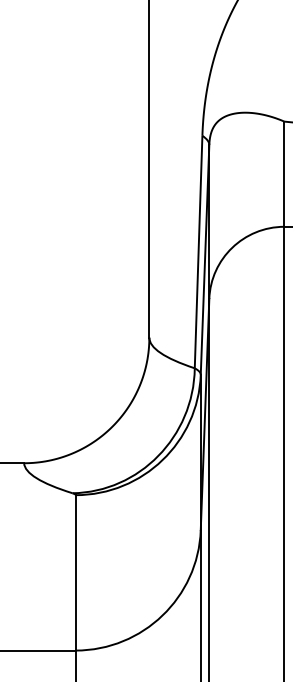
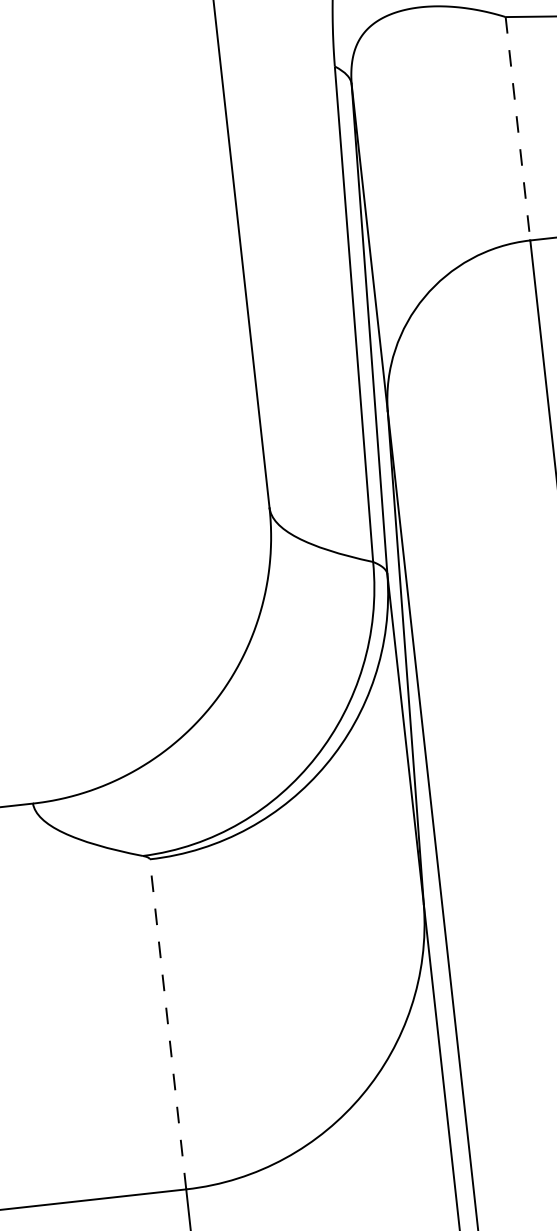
line: (284, 174) -> (518, 129), solid -> dashed
line: (75, 572) -> (167, 1023), solid -> dashed

